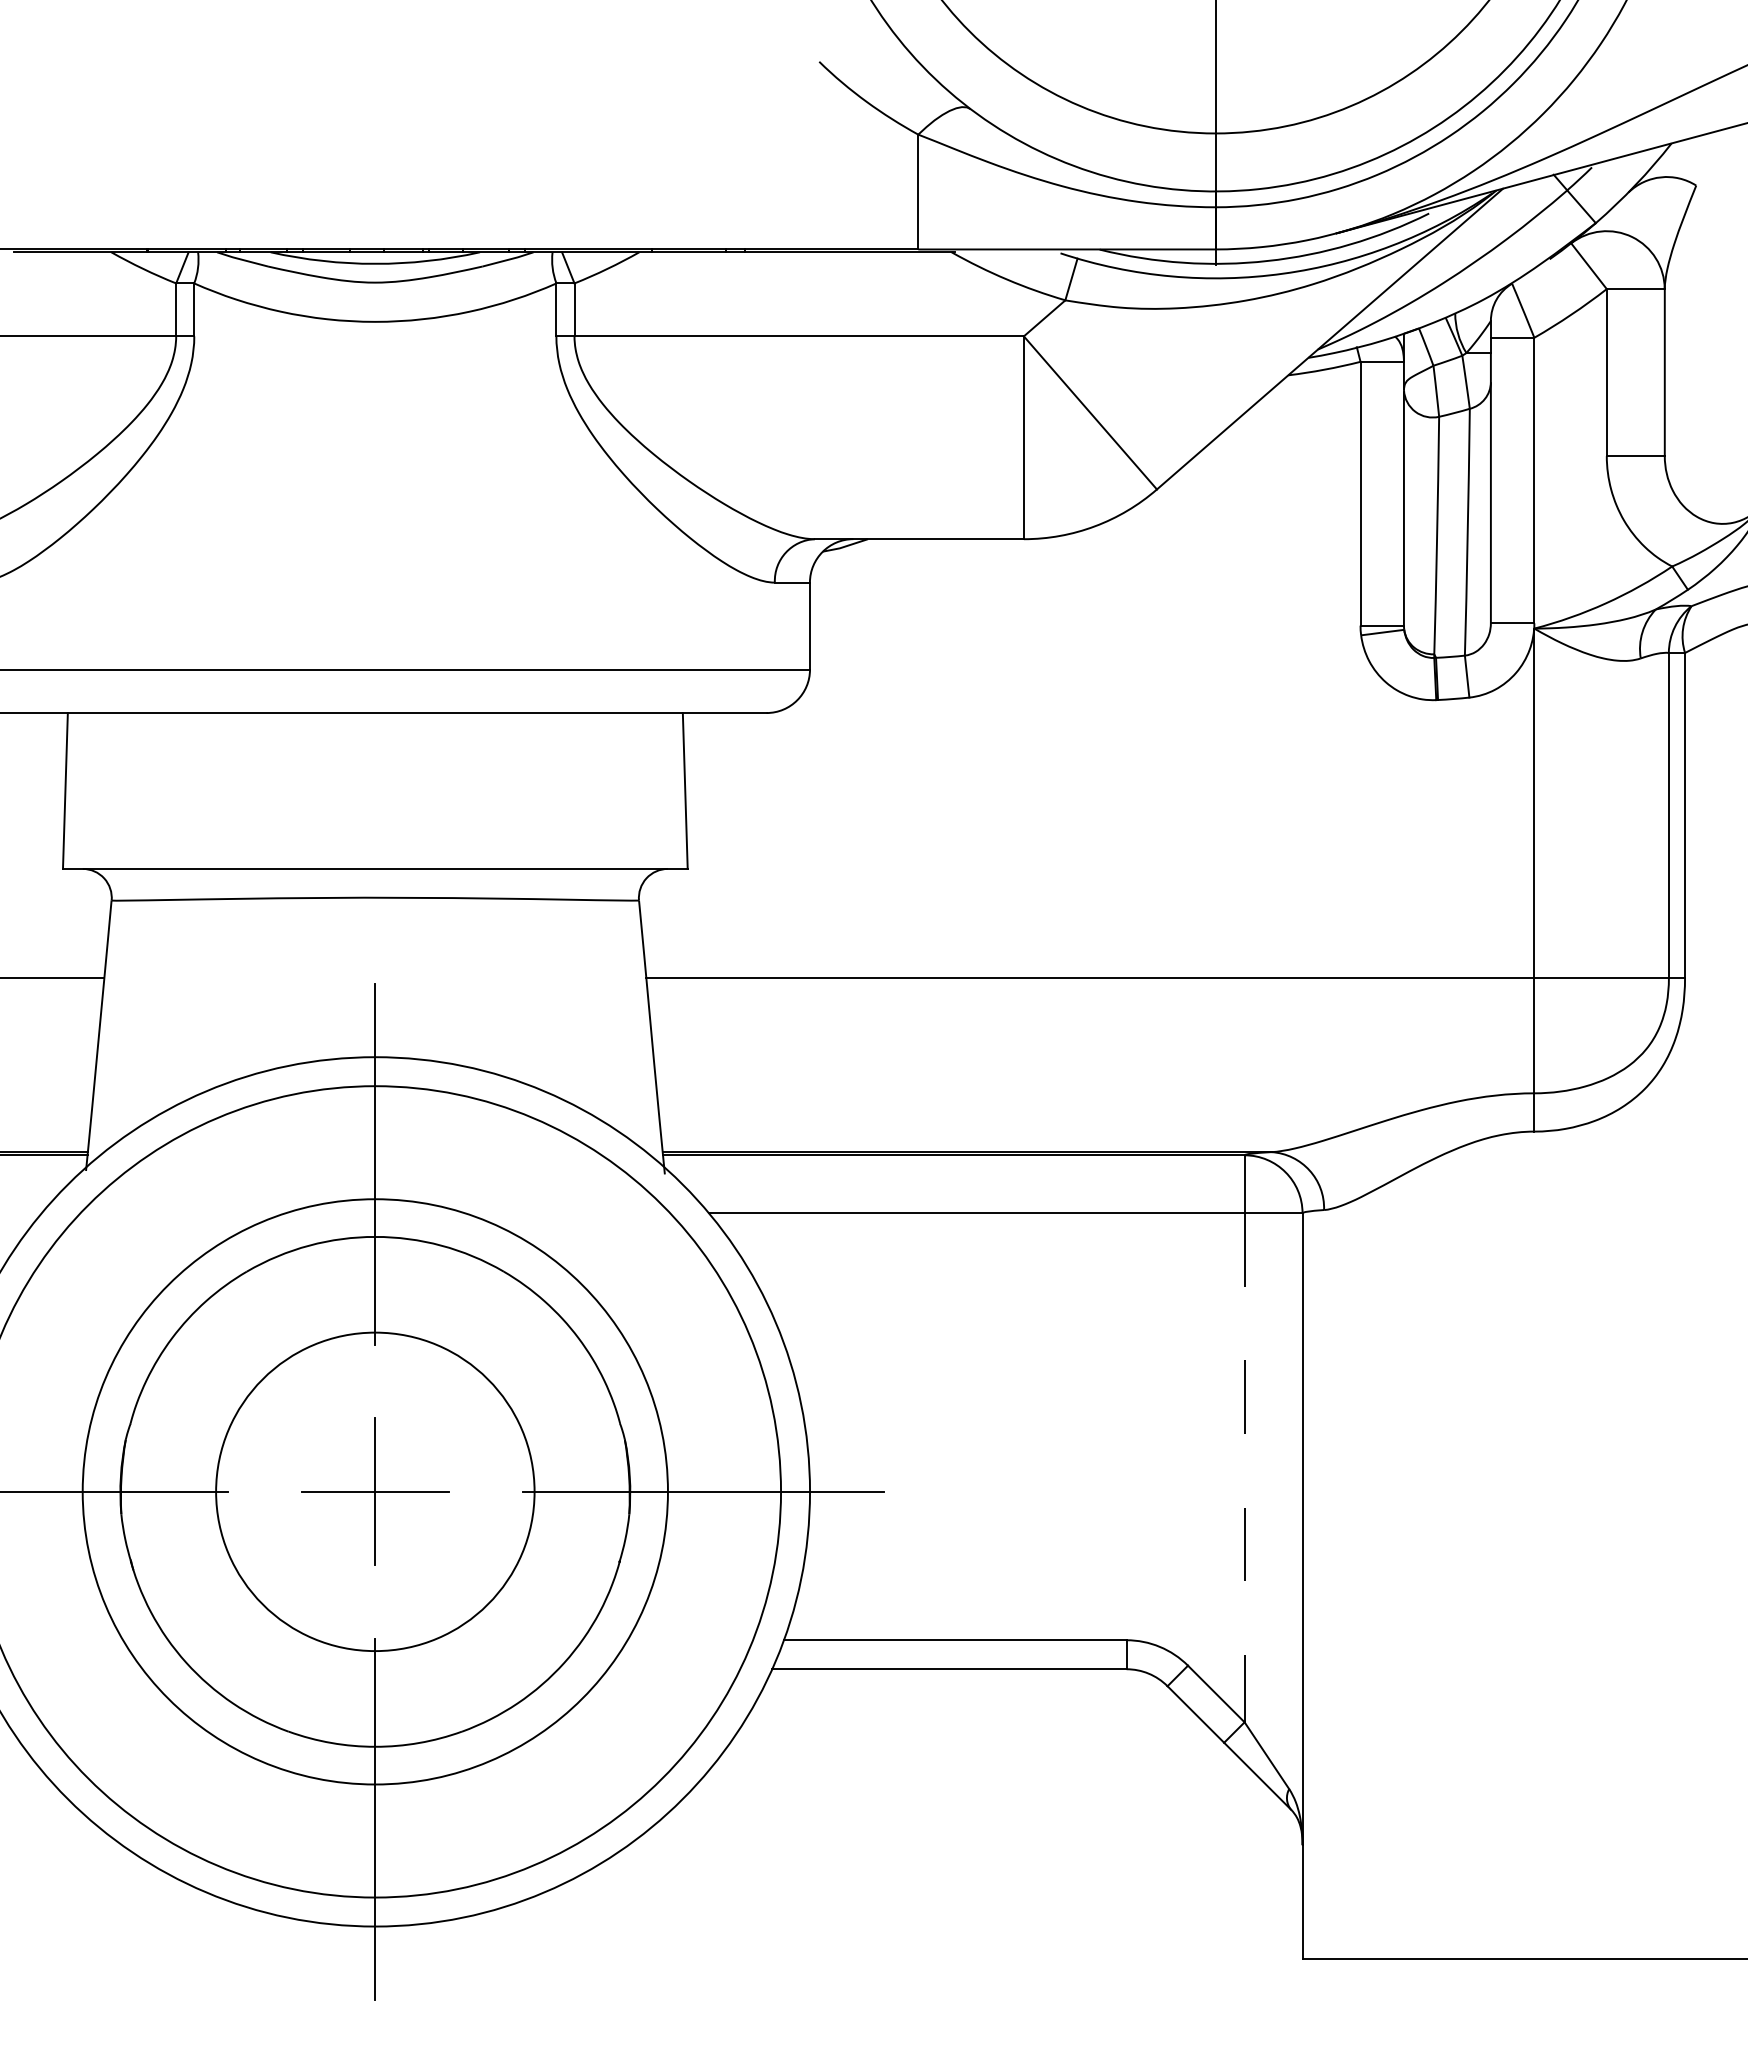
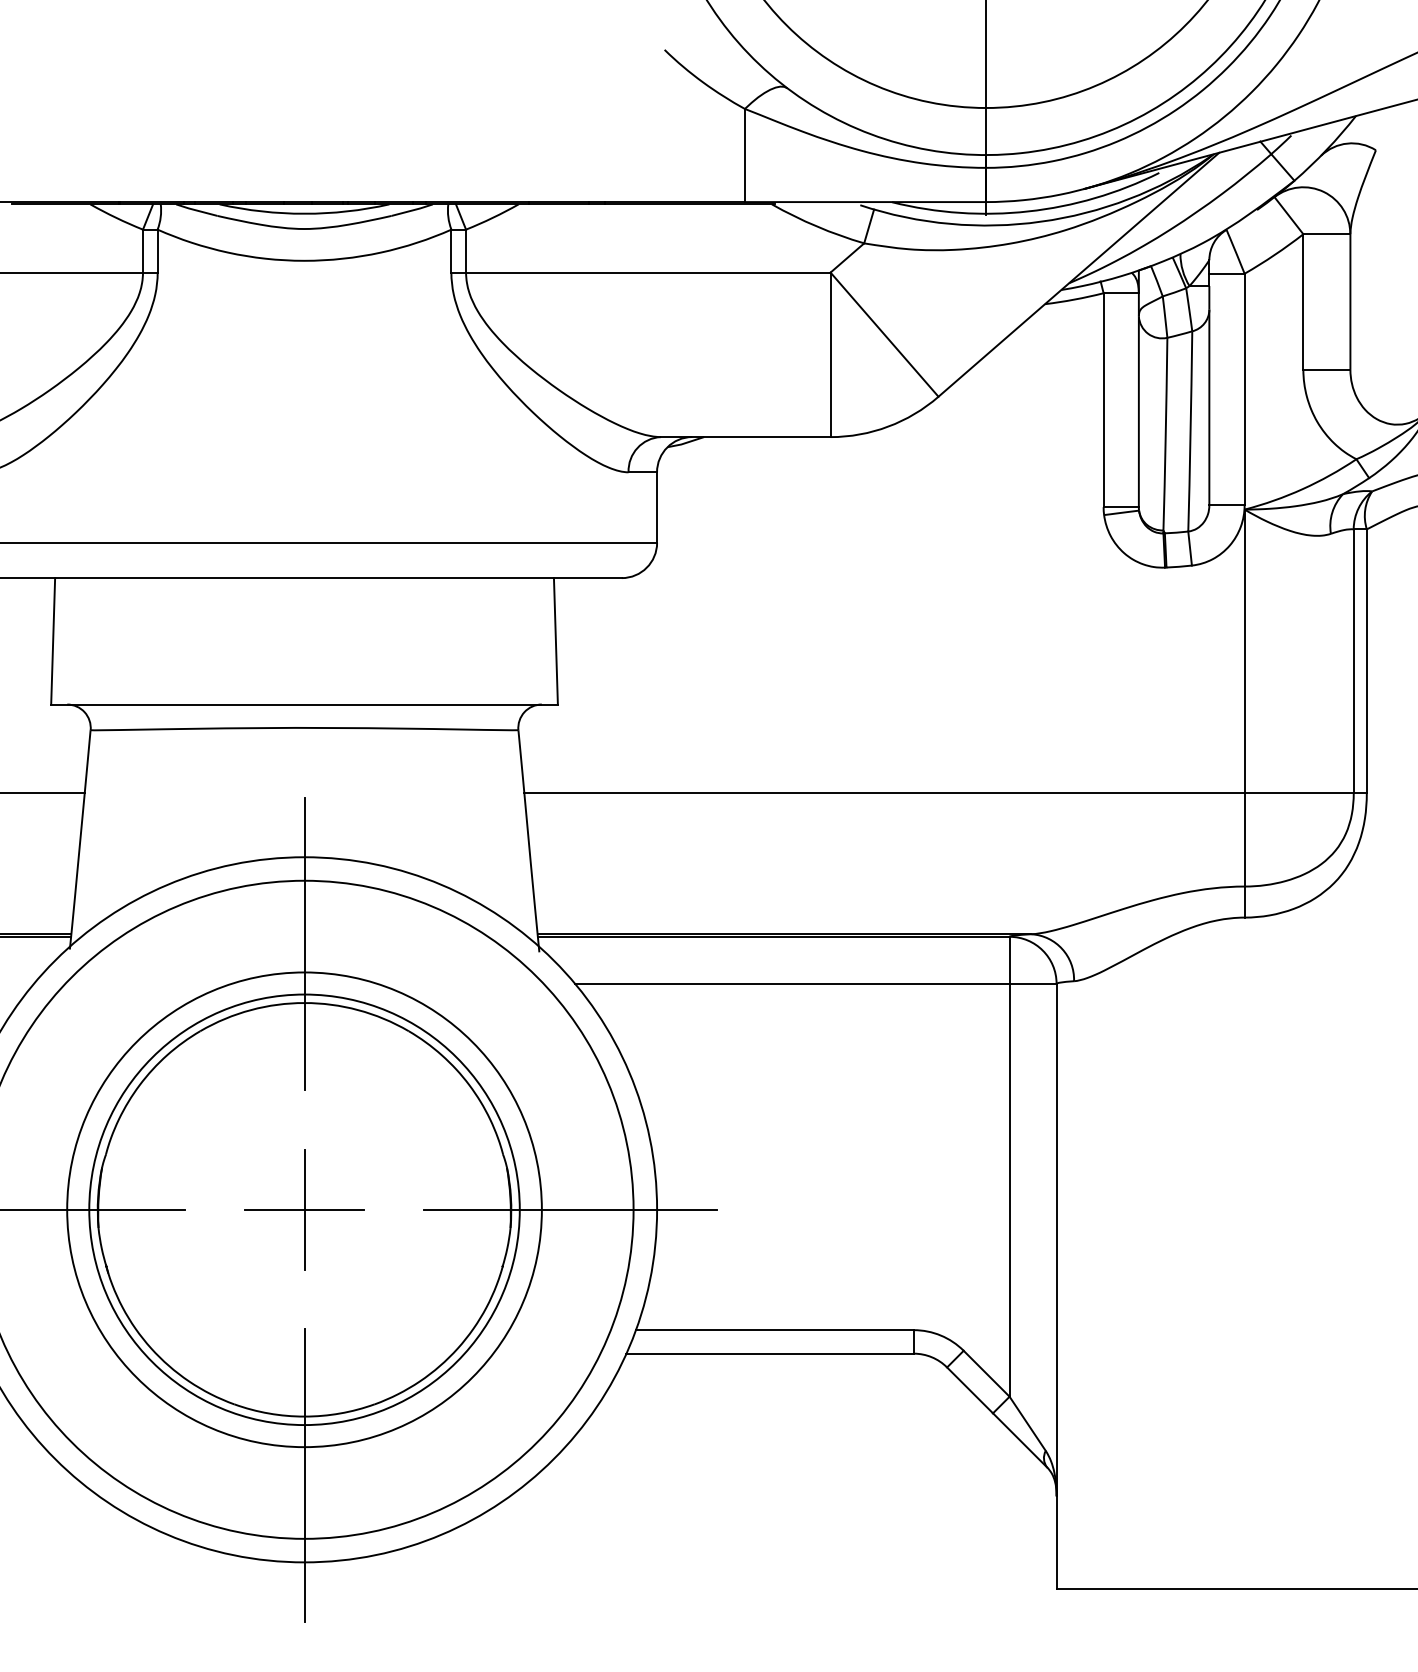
line: (1244, 1467) -> (1009, 1190), dashed -> solid
circle: (374, 1491) -> (303, 1209), size x1.67

